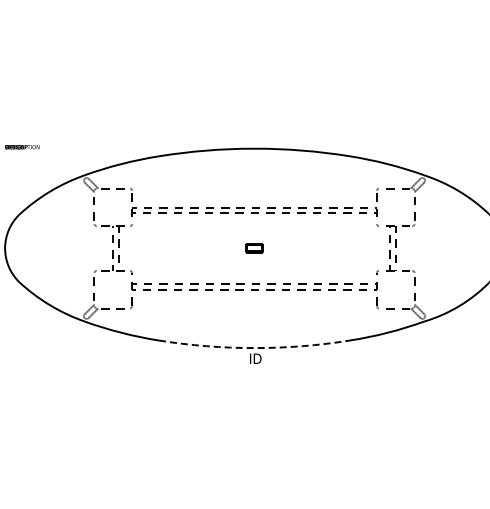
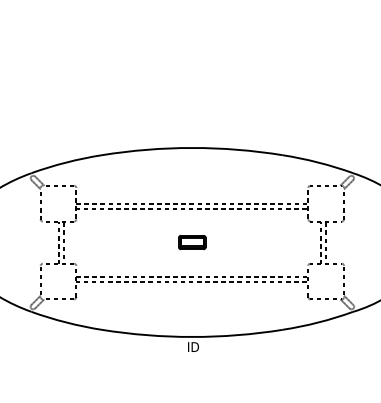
part: (254, 248) -> (192, 242), size x1.67
arc: (254, 348) -> (192, 337), dashed -> solid

